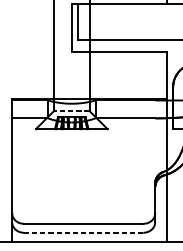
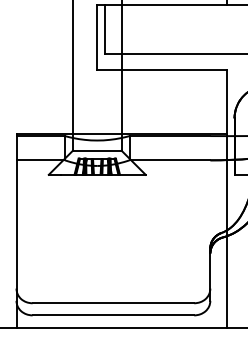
line: (71, 111) -> (96, 150), dashed -> solid
line: (83, 232) -> (113, 315), dashed -> solid

